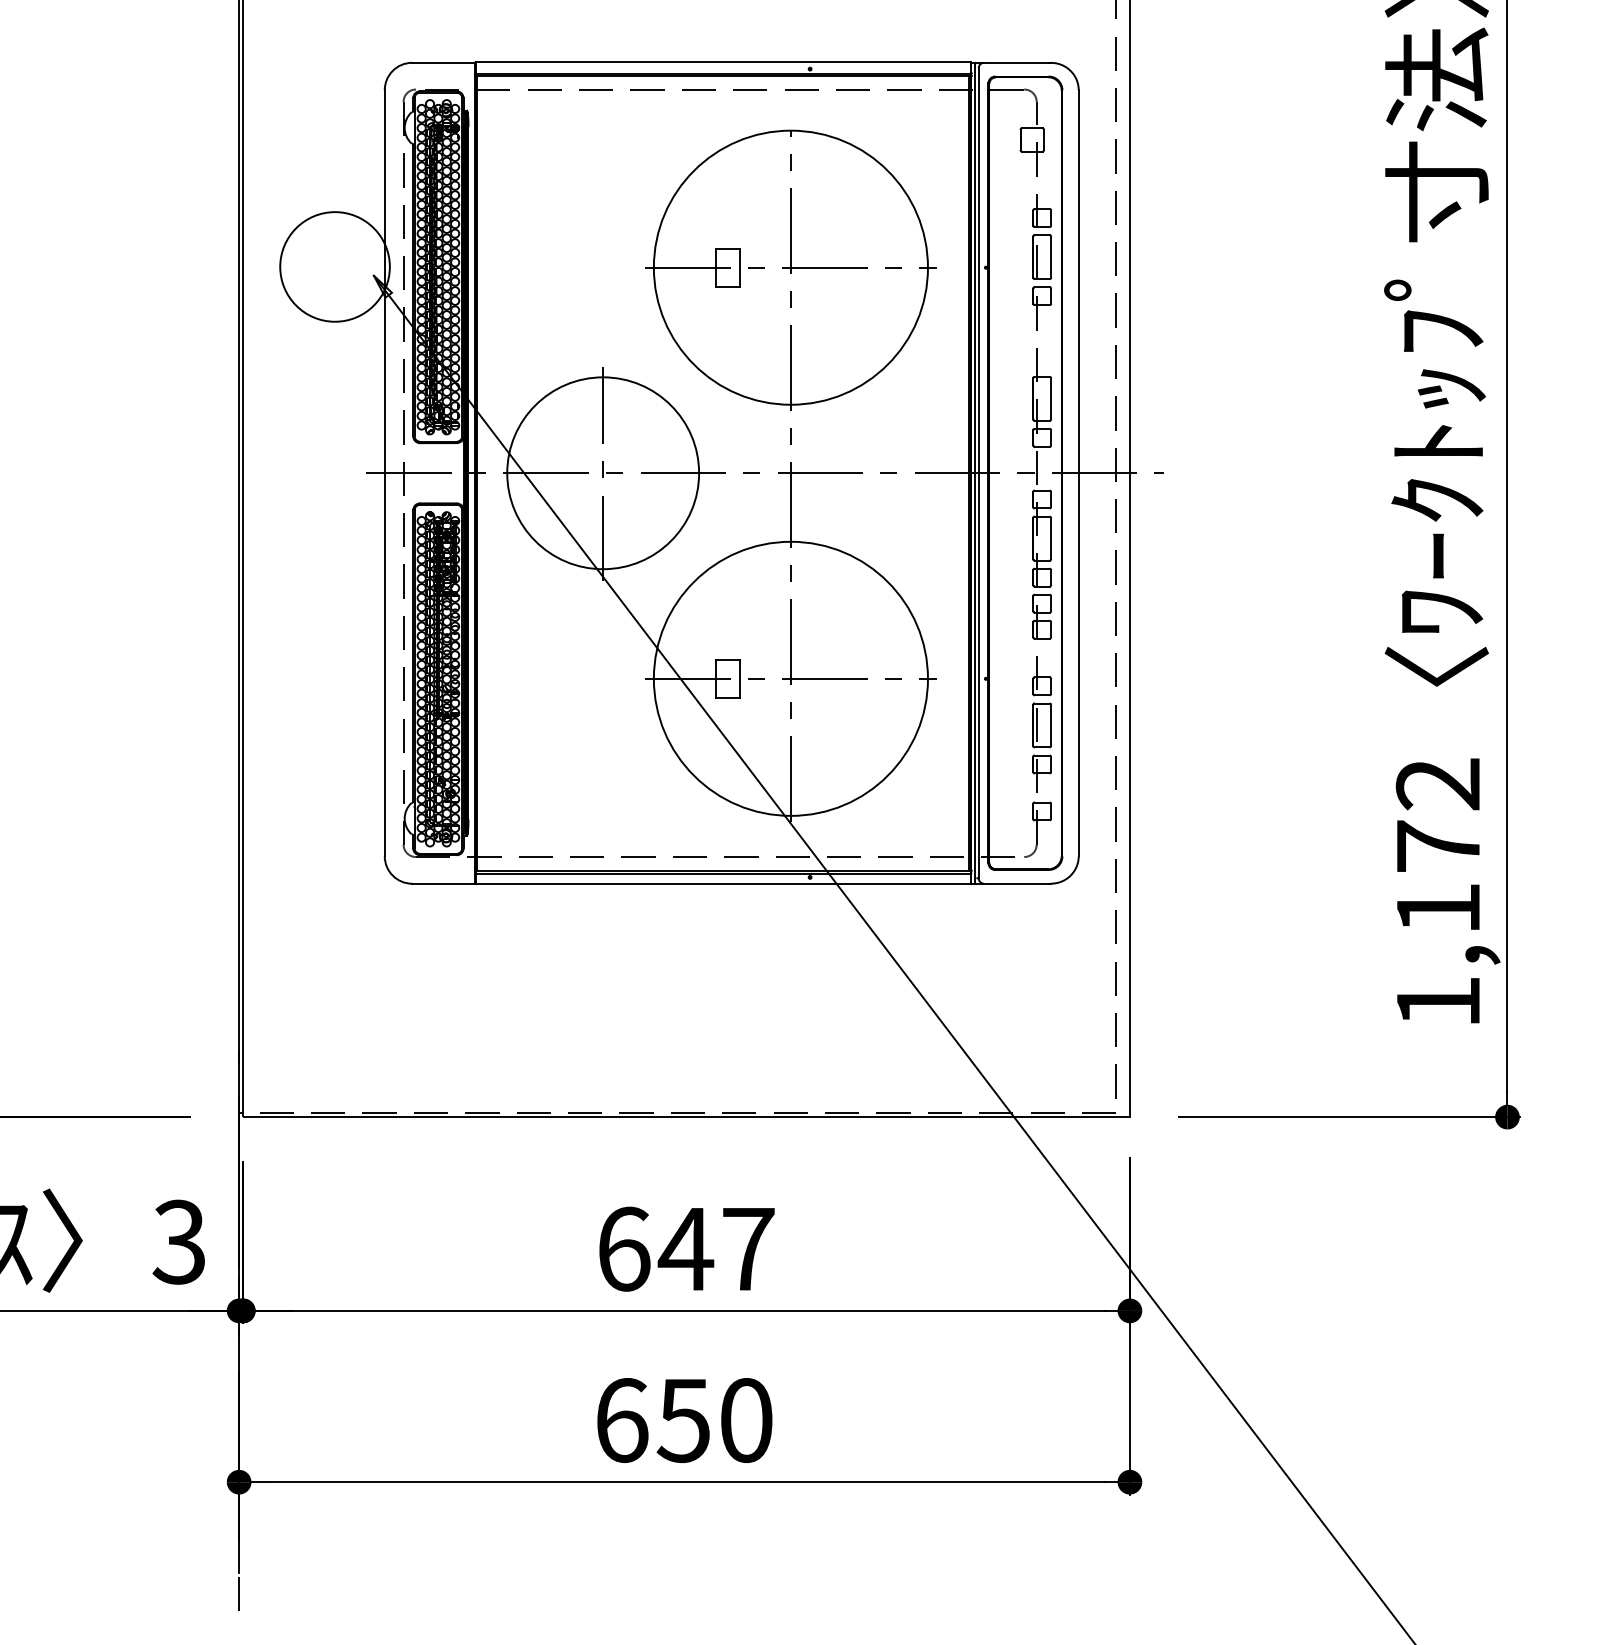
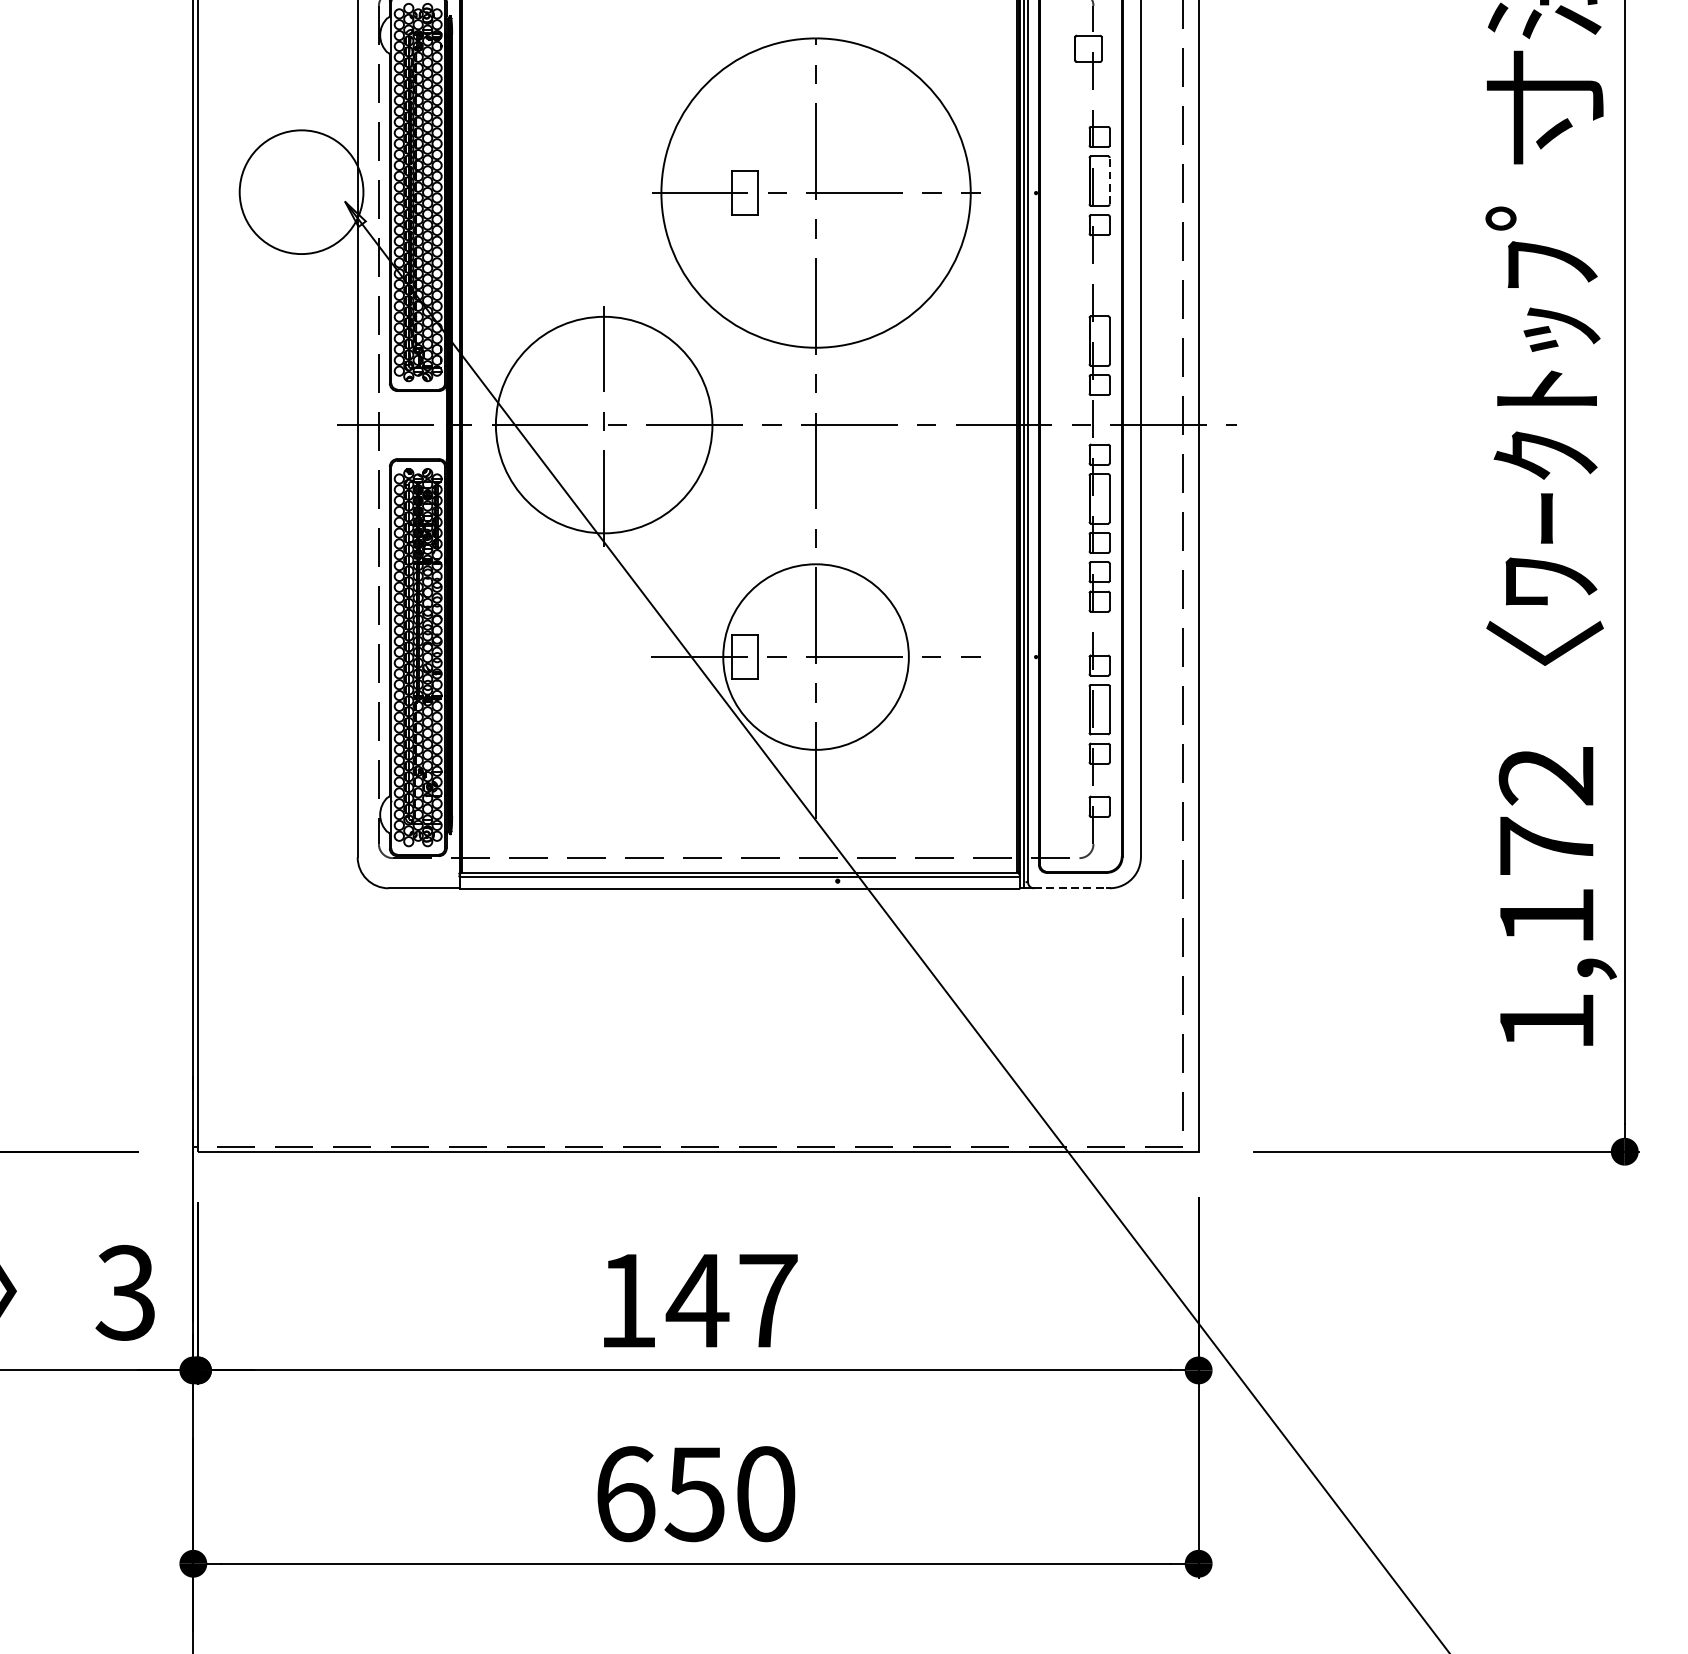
line: (1051, 257) -> (1110, 181), solid -> dashed
circle: (790, 678) -> (815, 656), size x0.6
line: (1016, 883) -> (1070, 888), solid -> dashed
text: (624, 1248) -> (628, 1299), 647 -> 147

